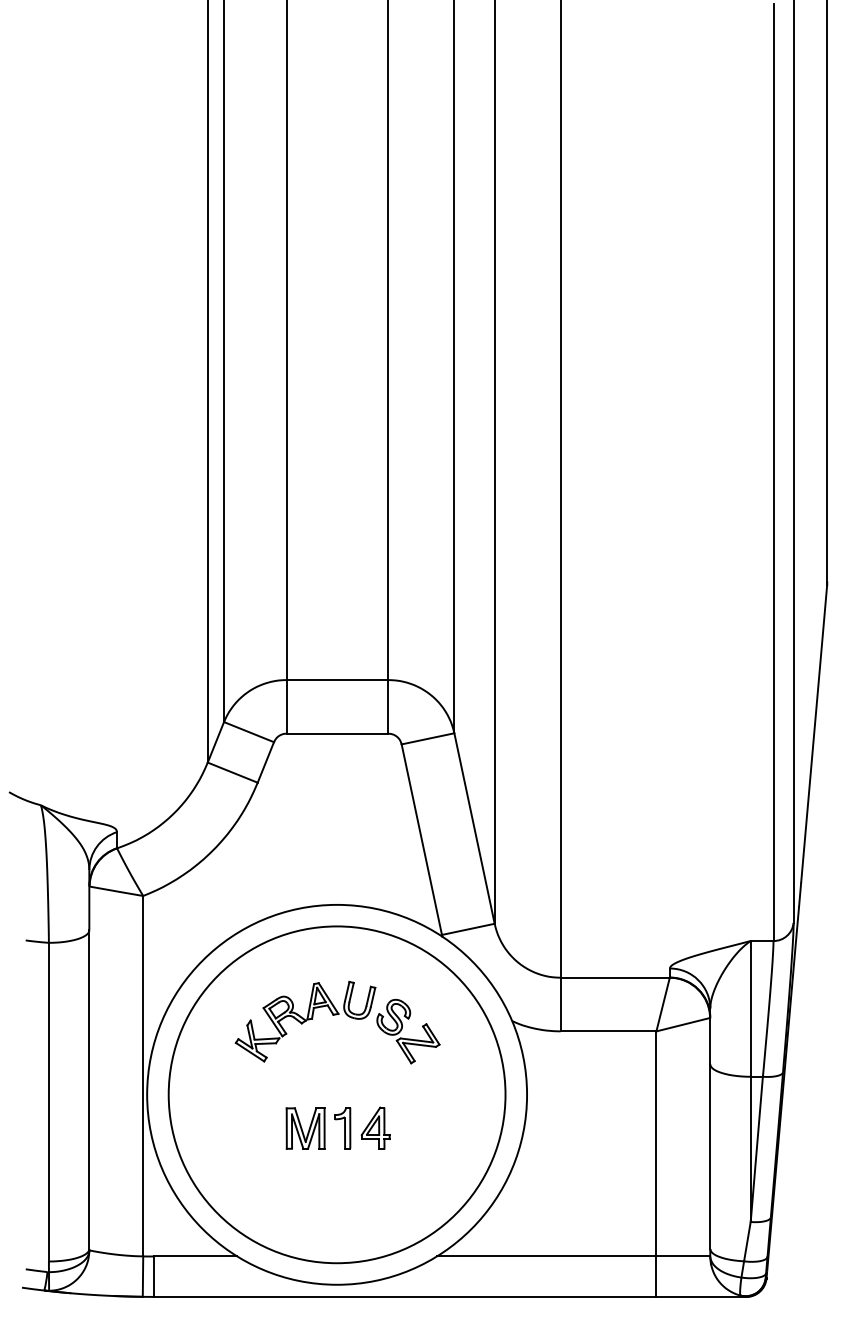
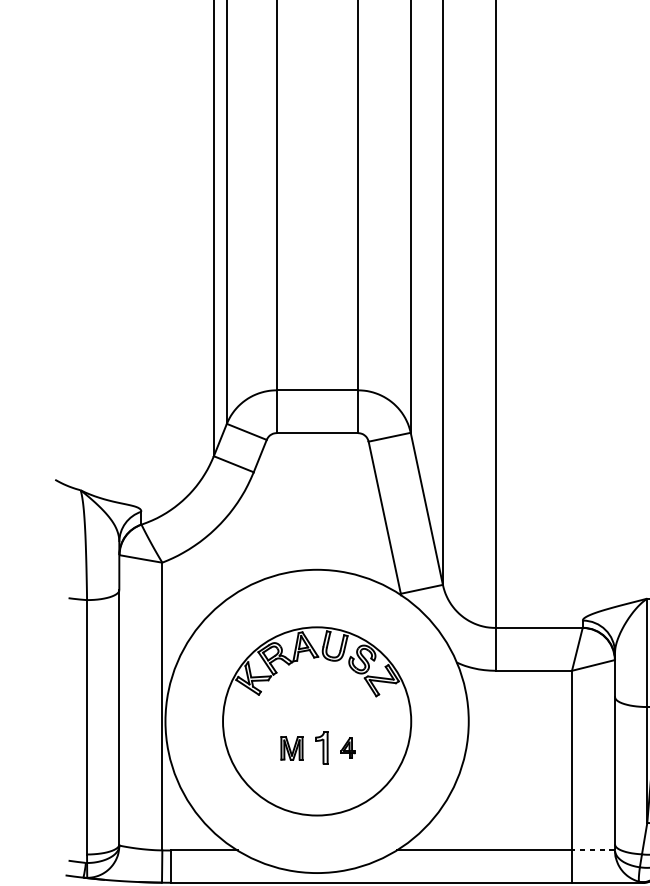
circle: (336, 1094) -> (316, 721), size x0.7
part: (375, 1127) -> (347, 747), size x0.6
part: (305, 1128) -> (291, 748), size x0.7
line: (683, 1256) -> (593, 850), solid -> dashed

